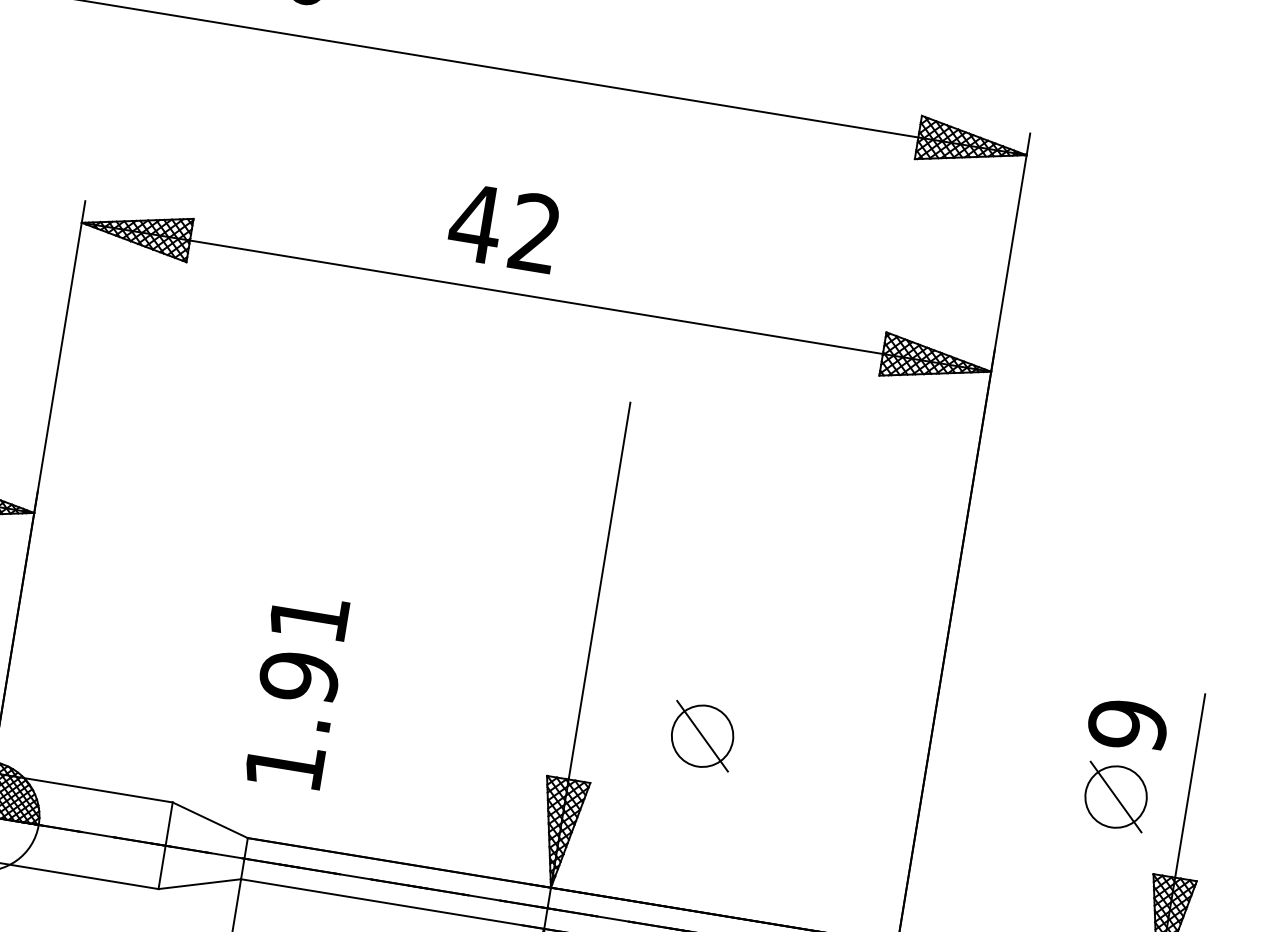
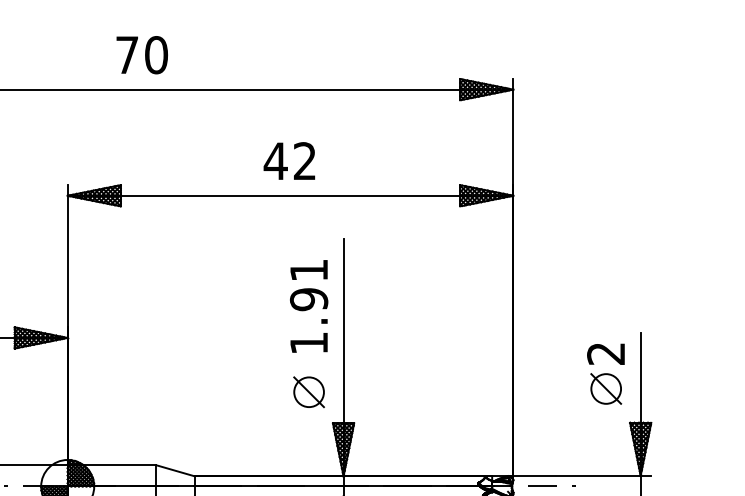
text: (504, 226) -> (289, 160), moved
text: (297, 691) -> (309, 306), moved
text: (1128, 724) -> (606, 353), 9 -> 2
part: (701, 736) -> (308, 392), moved

